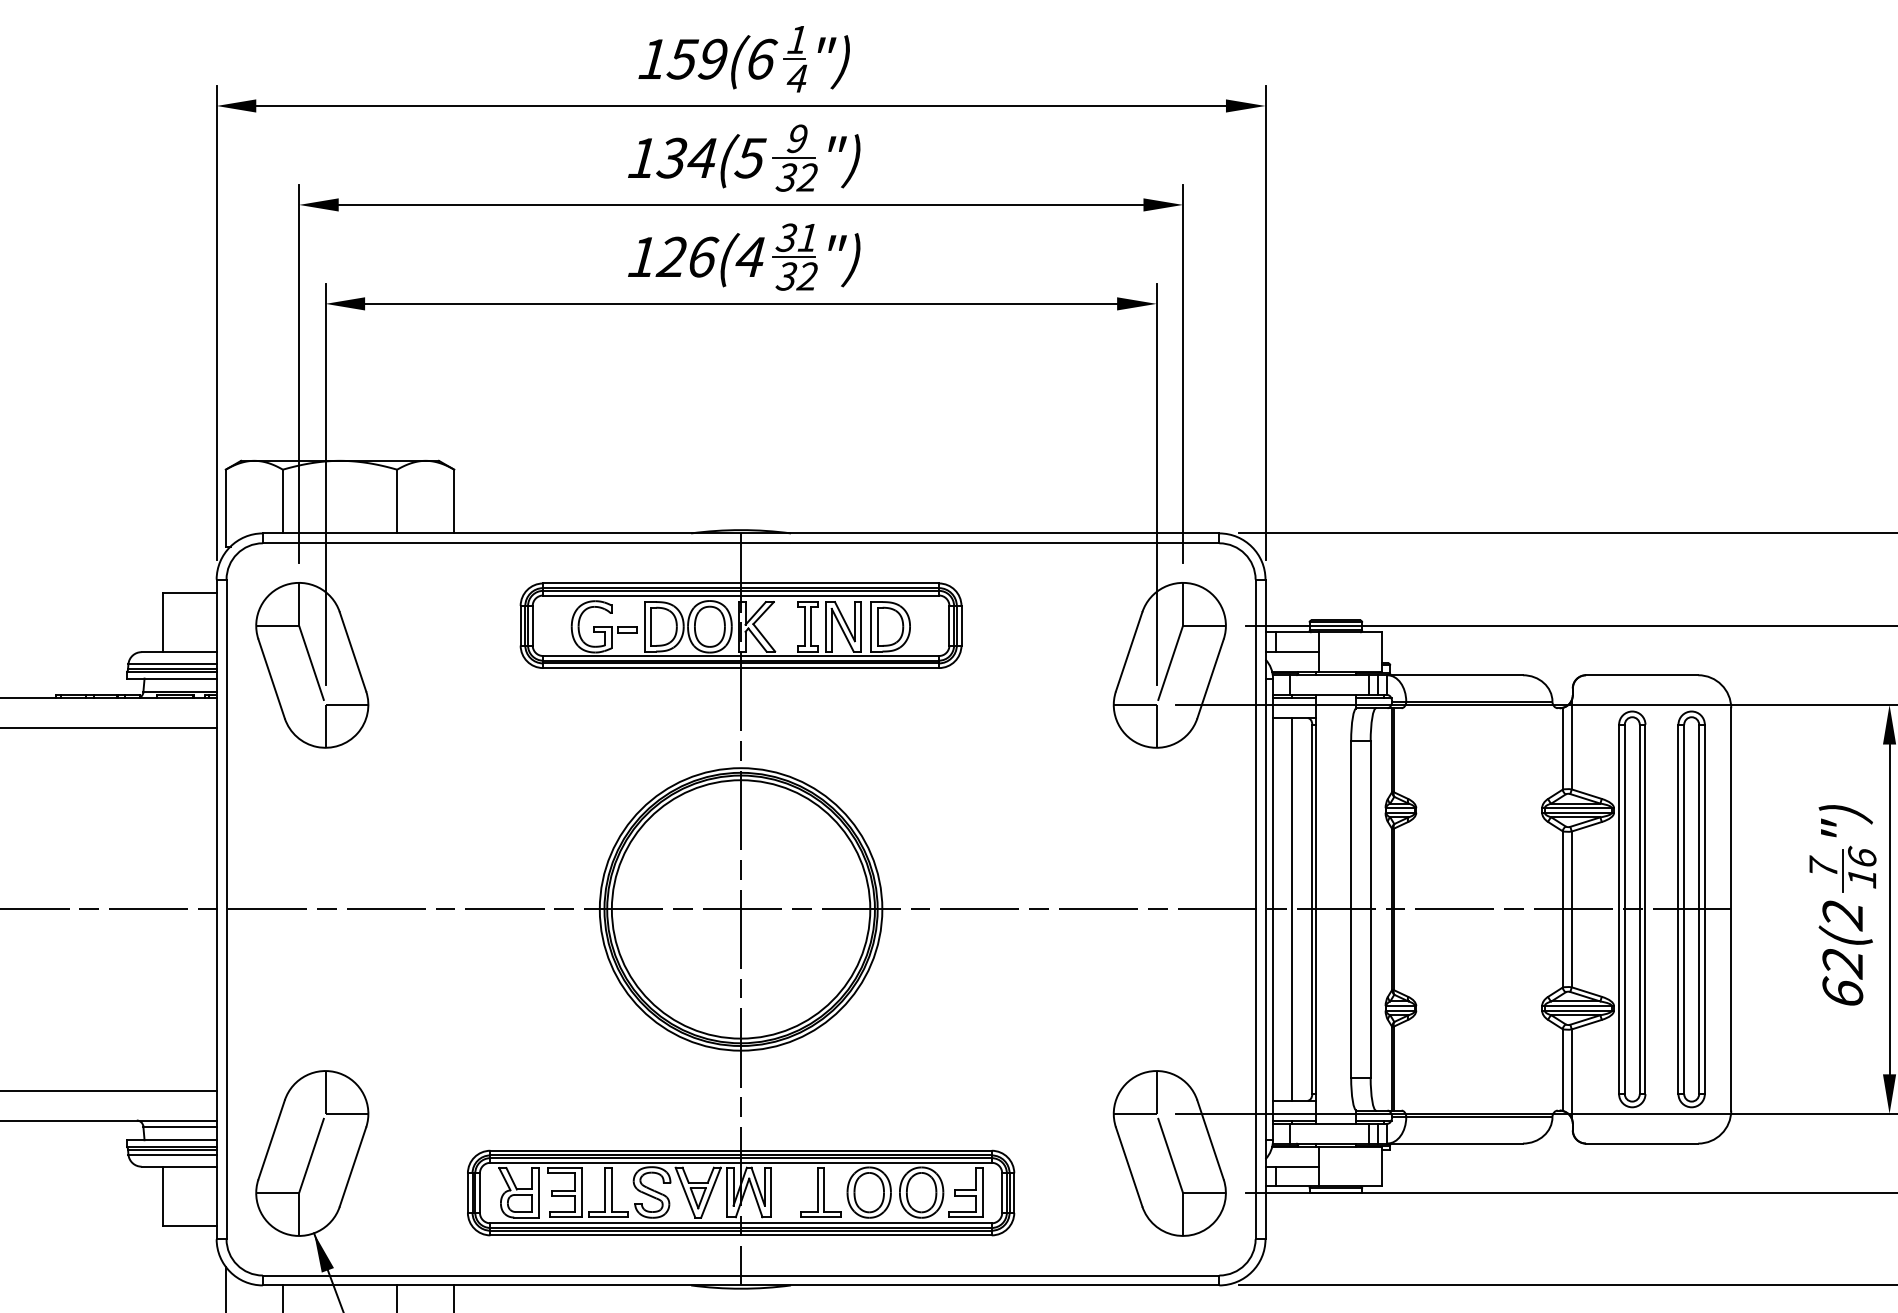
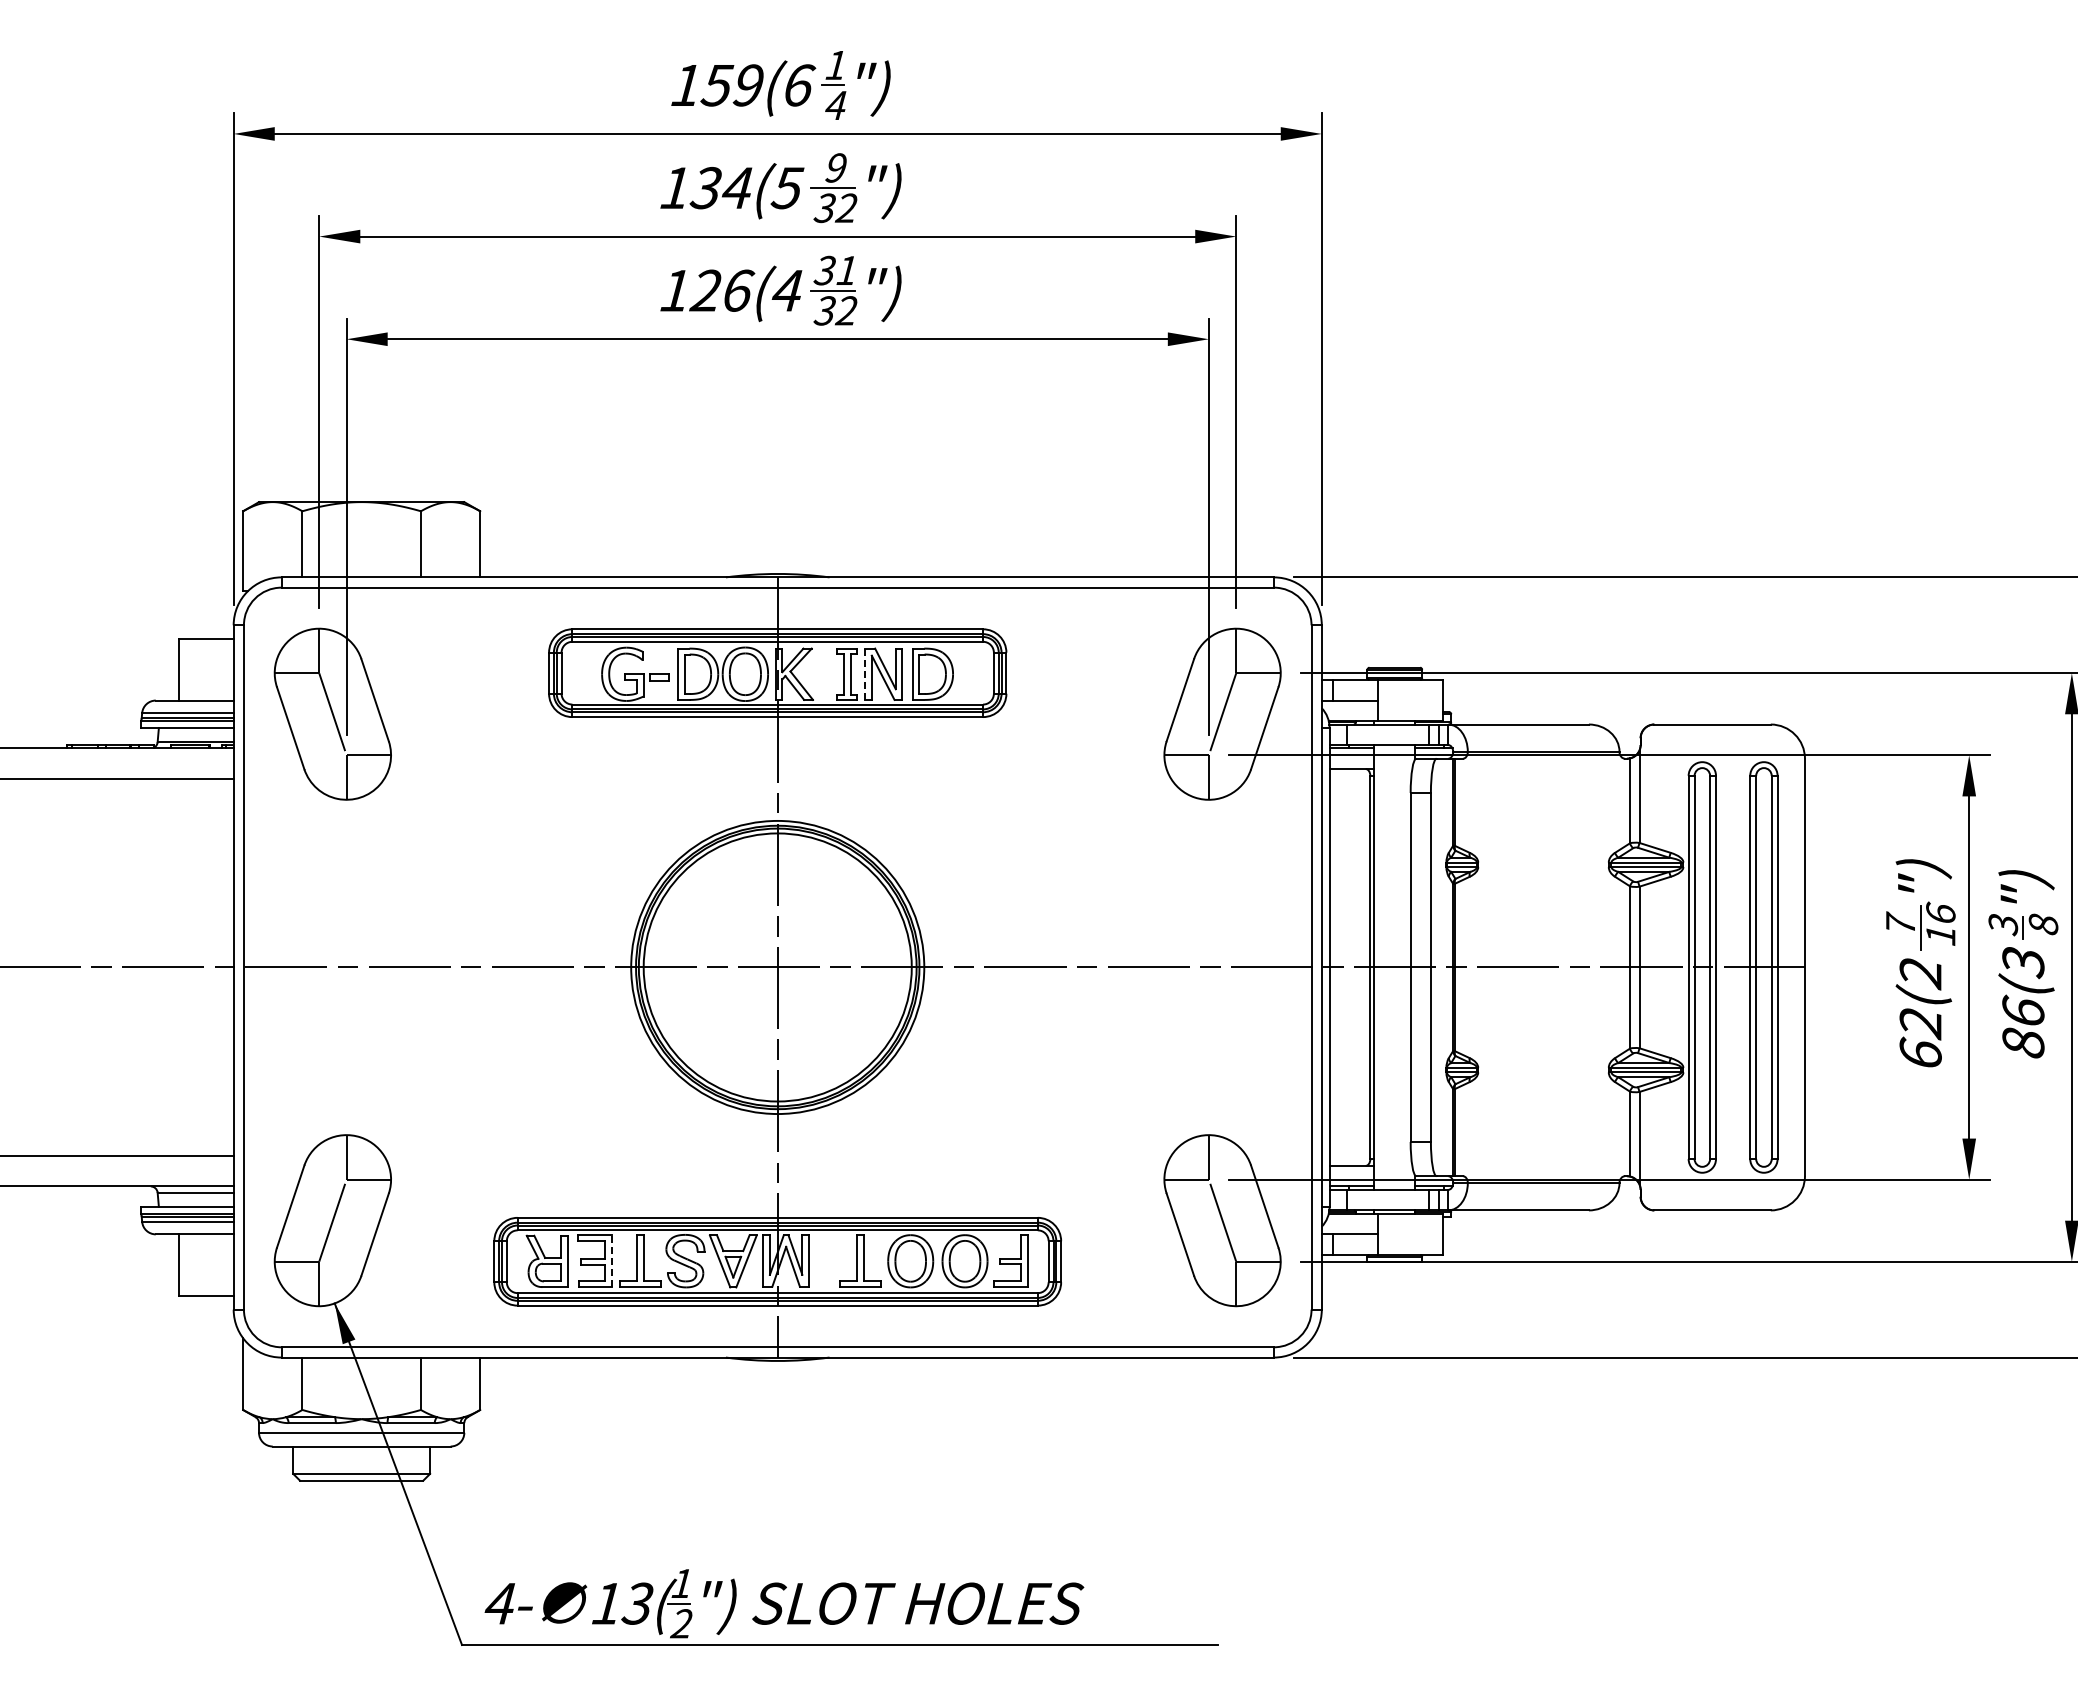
line: (825, 627) -> (865, 674), solid -> dashed
line: (1292, 909) -> (1349, 967), removed
line: (581, 1192) -> (612, 1261), solid -> dashed

